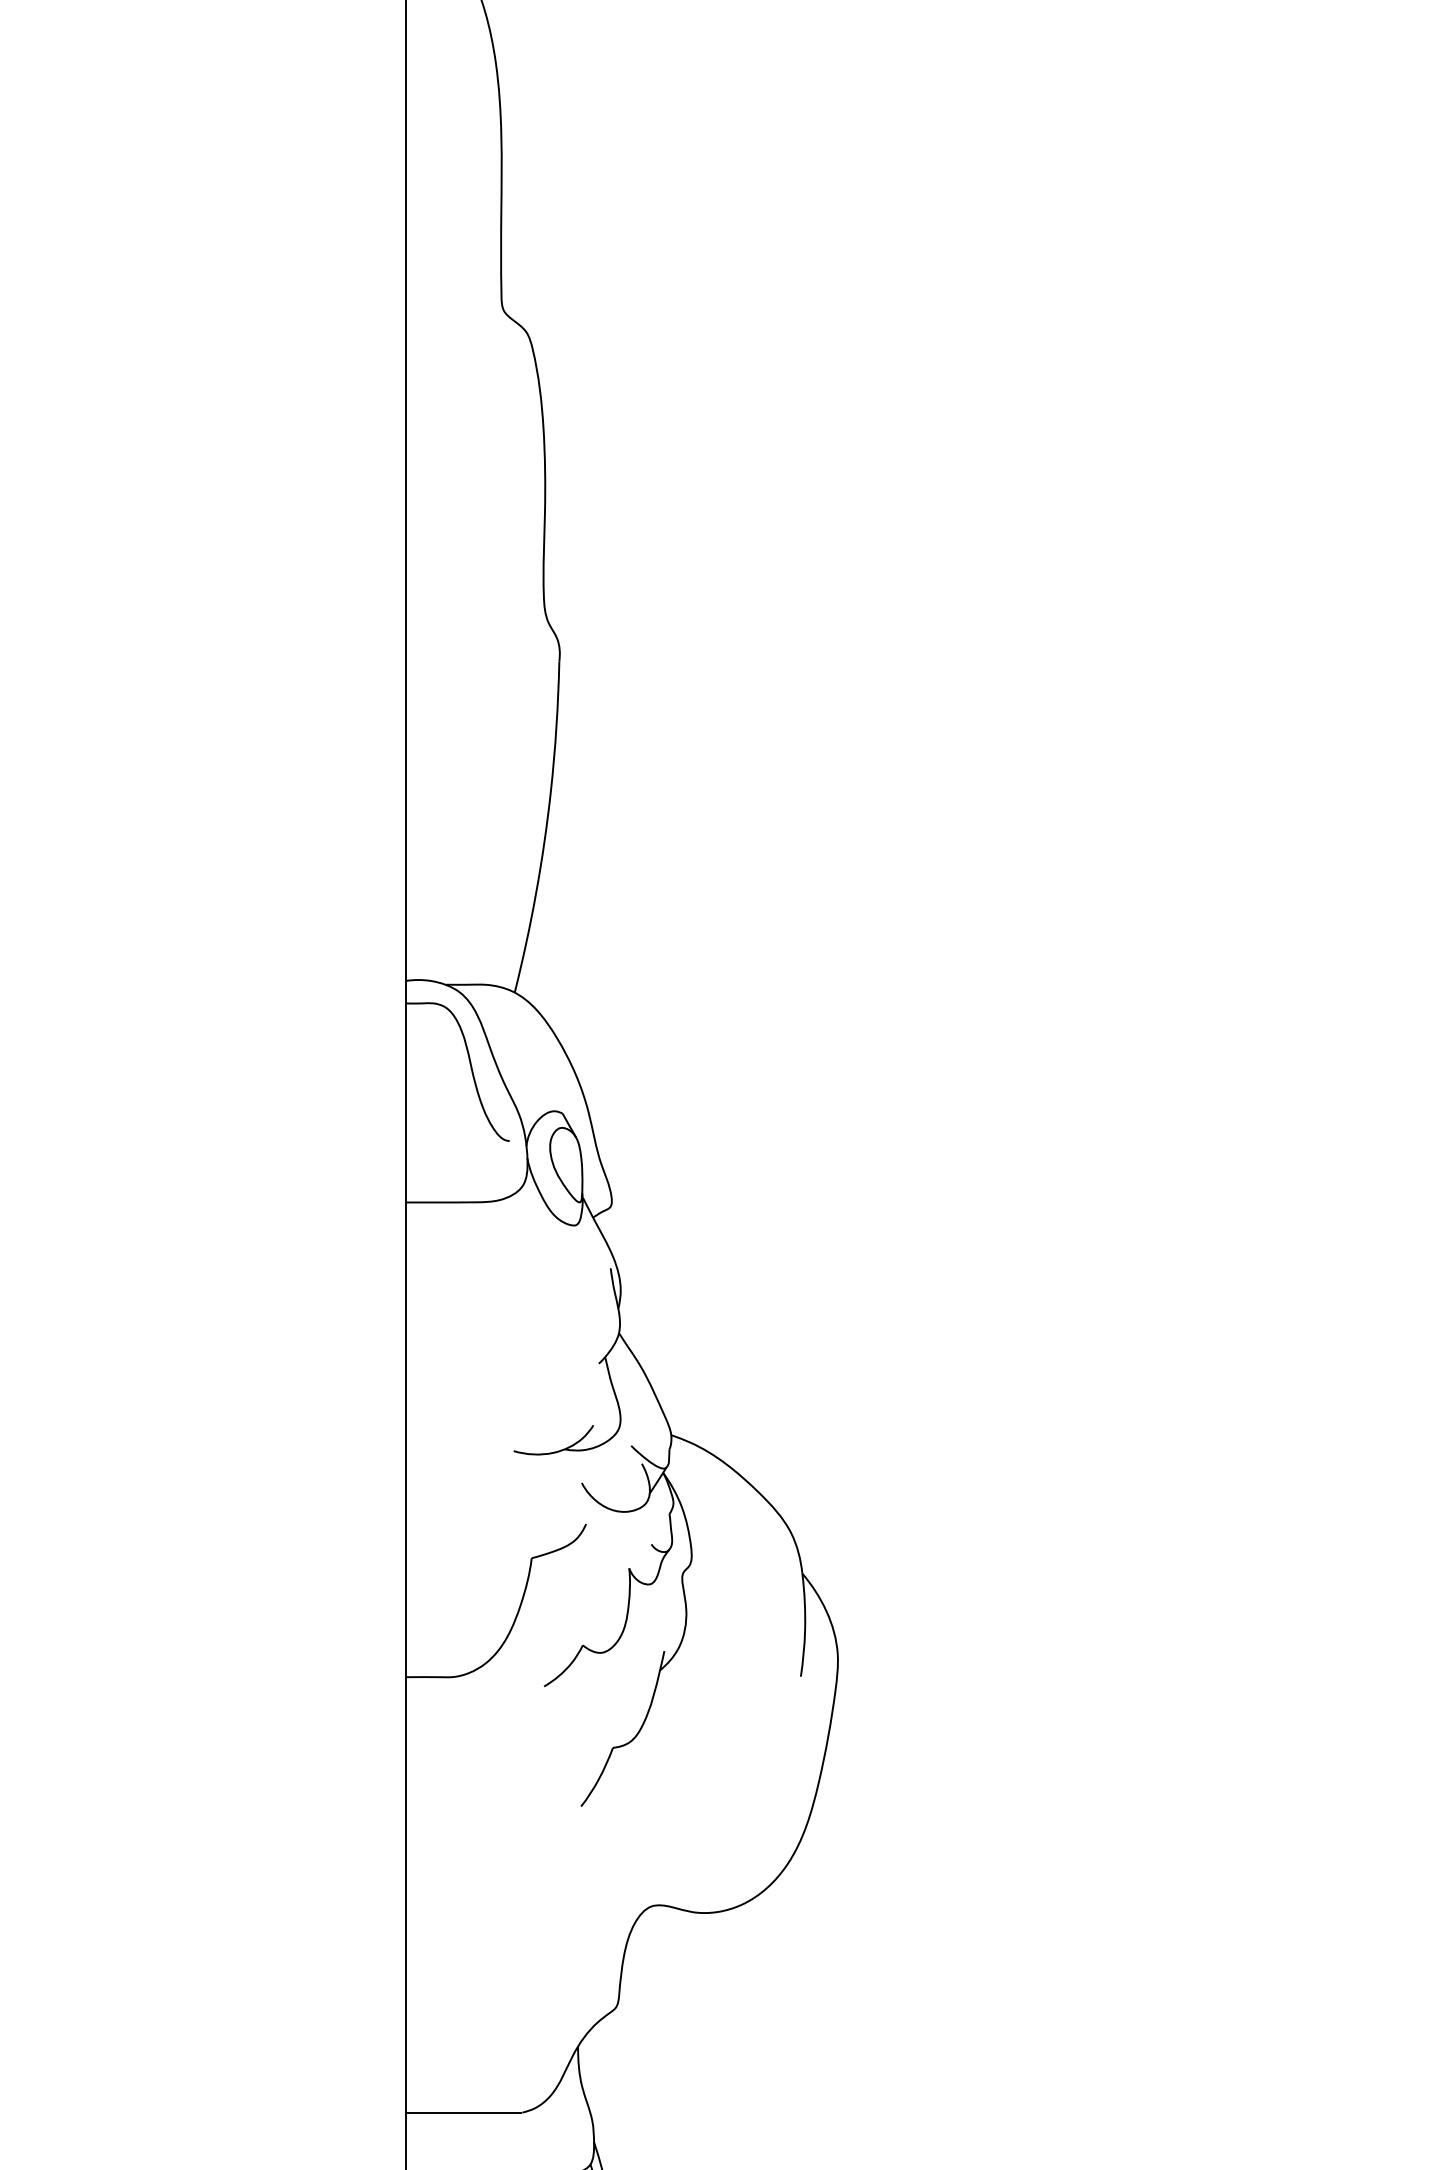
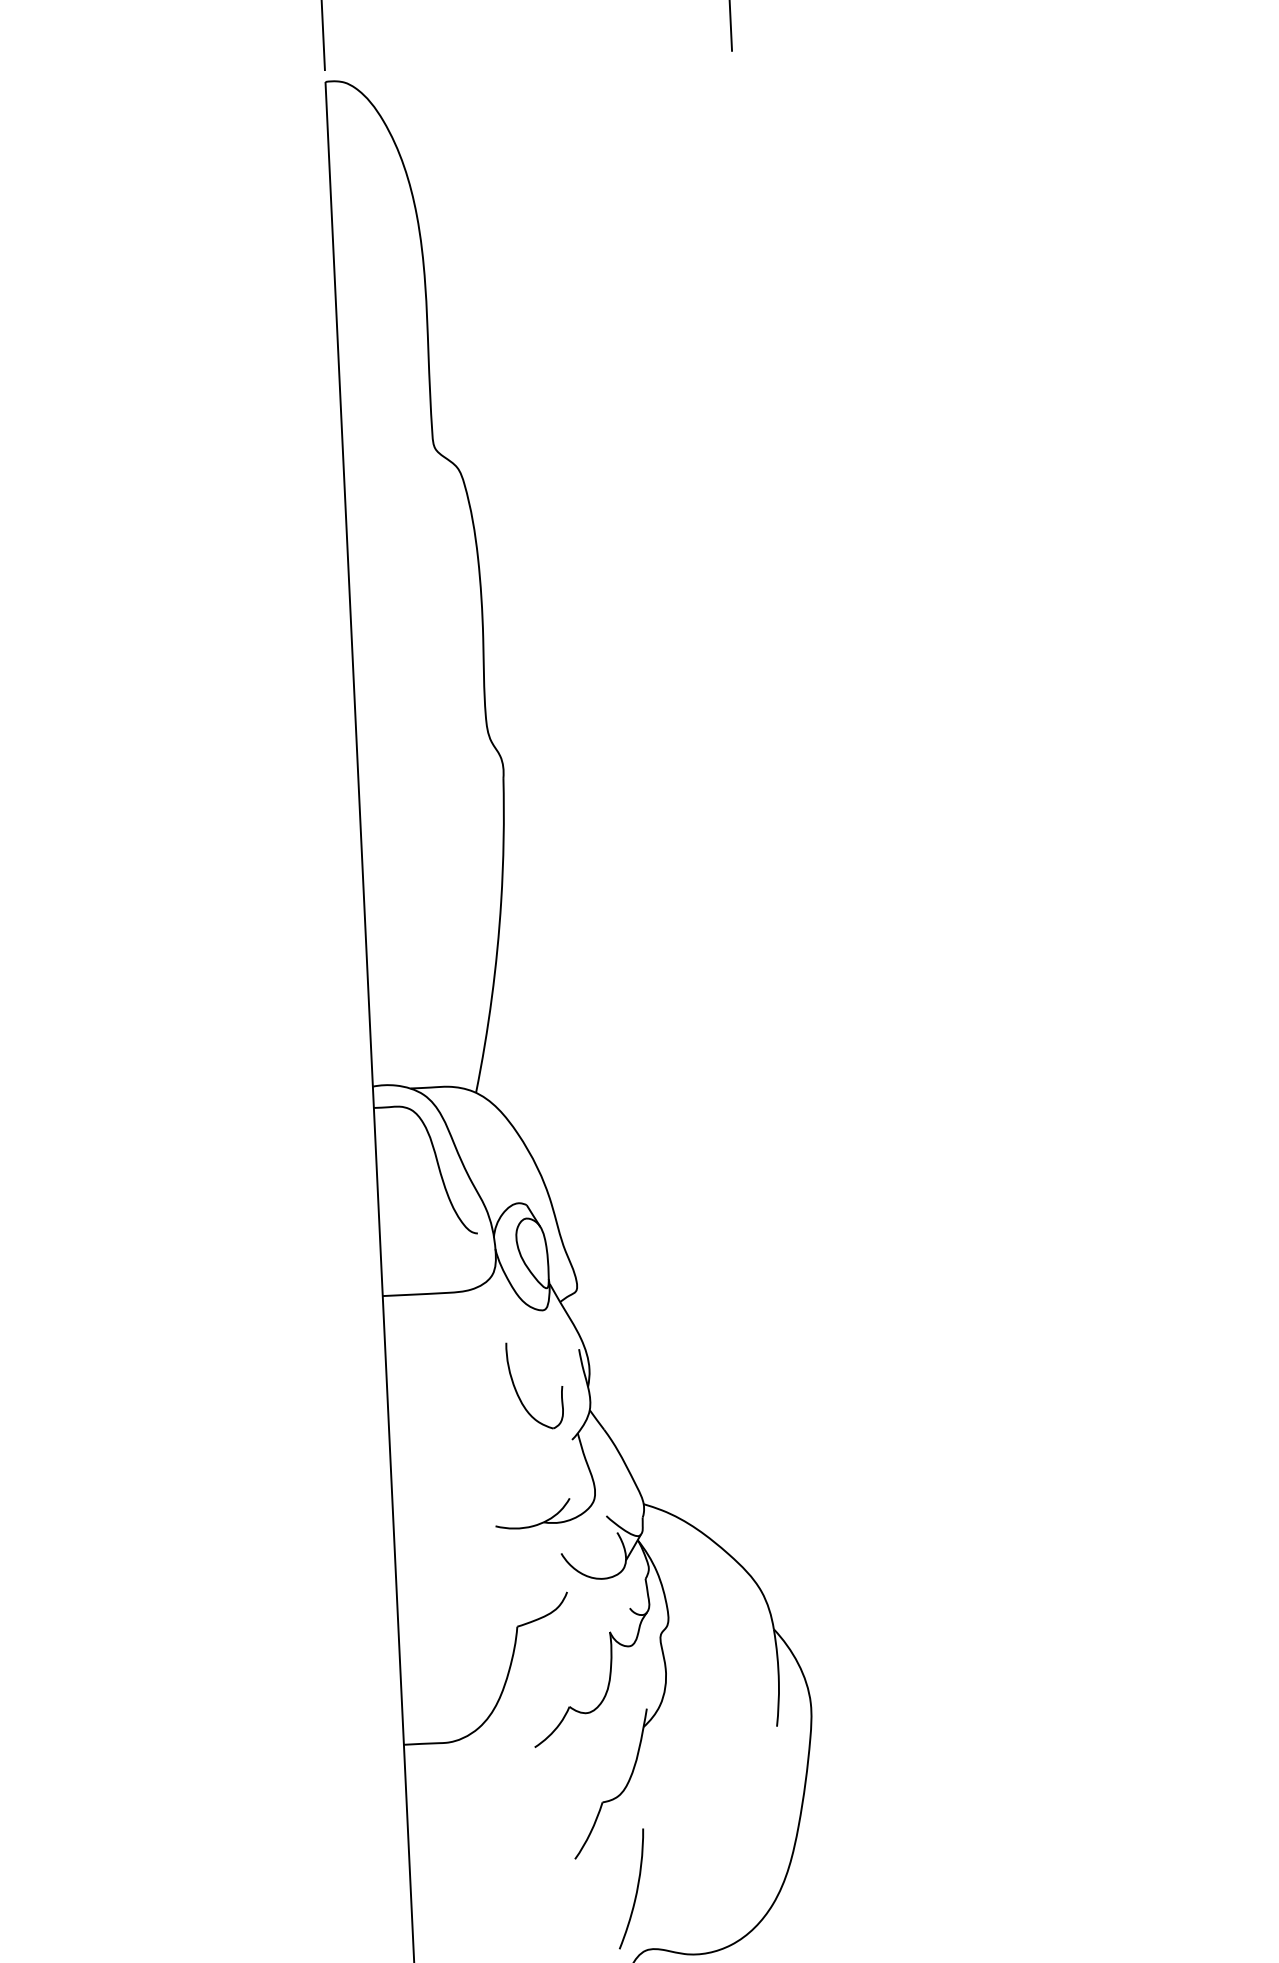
part: (543, 1309) -> (517, 1391), added
curve: (644, 1840) -> (636, 1888), added

